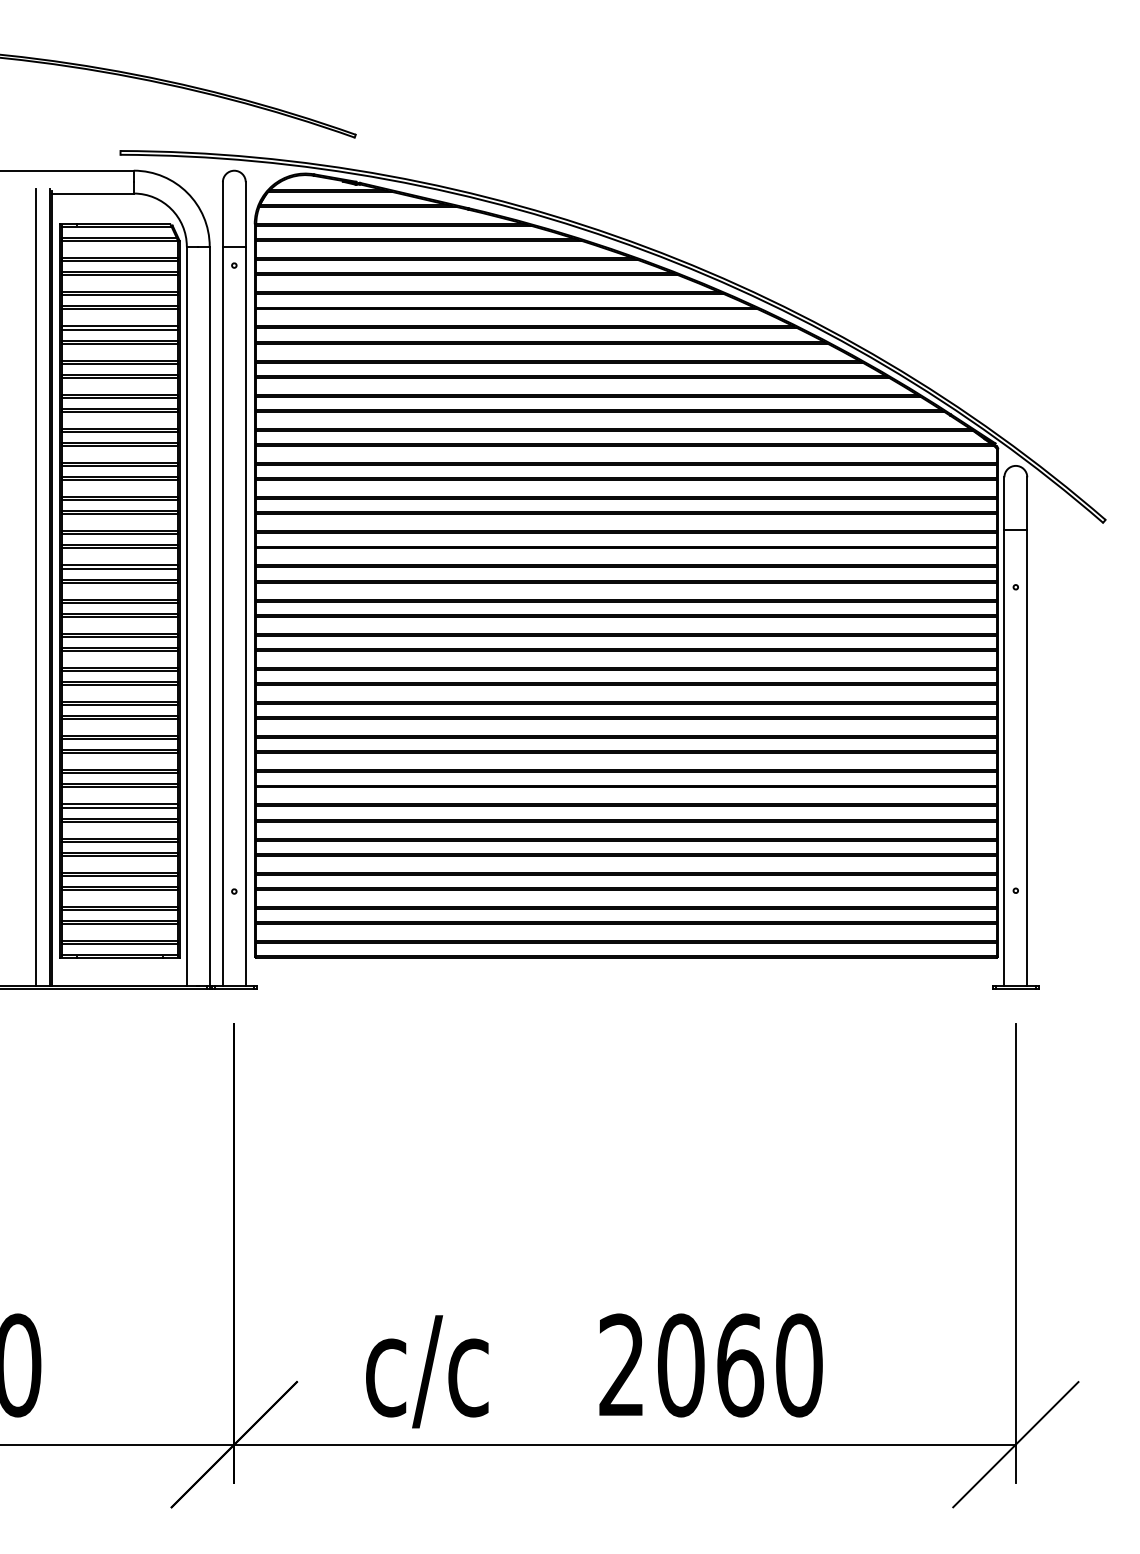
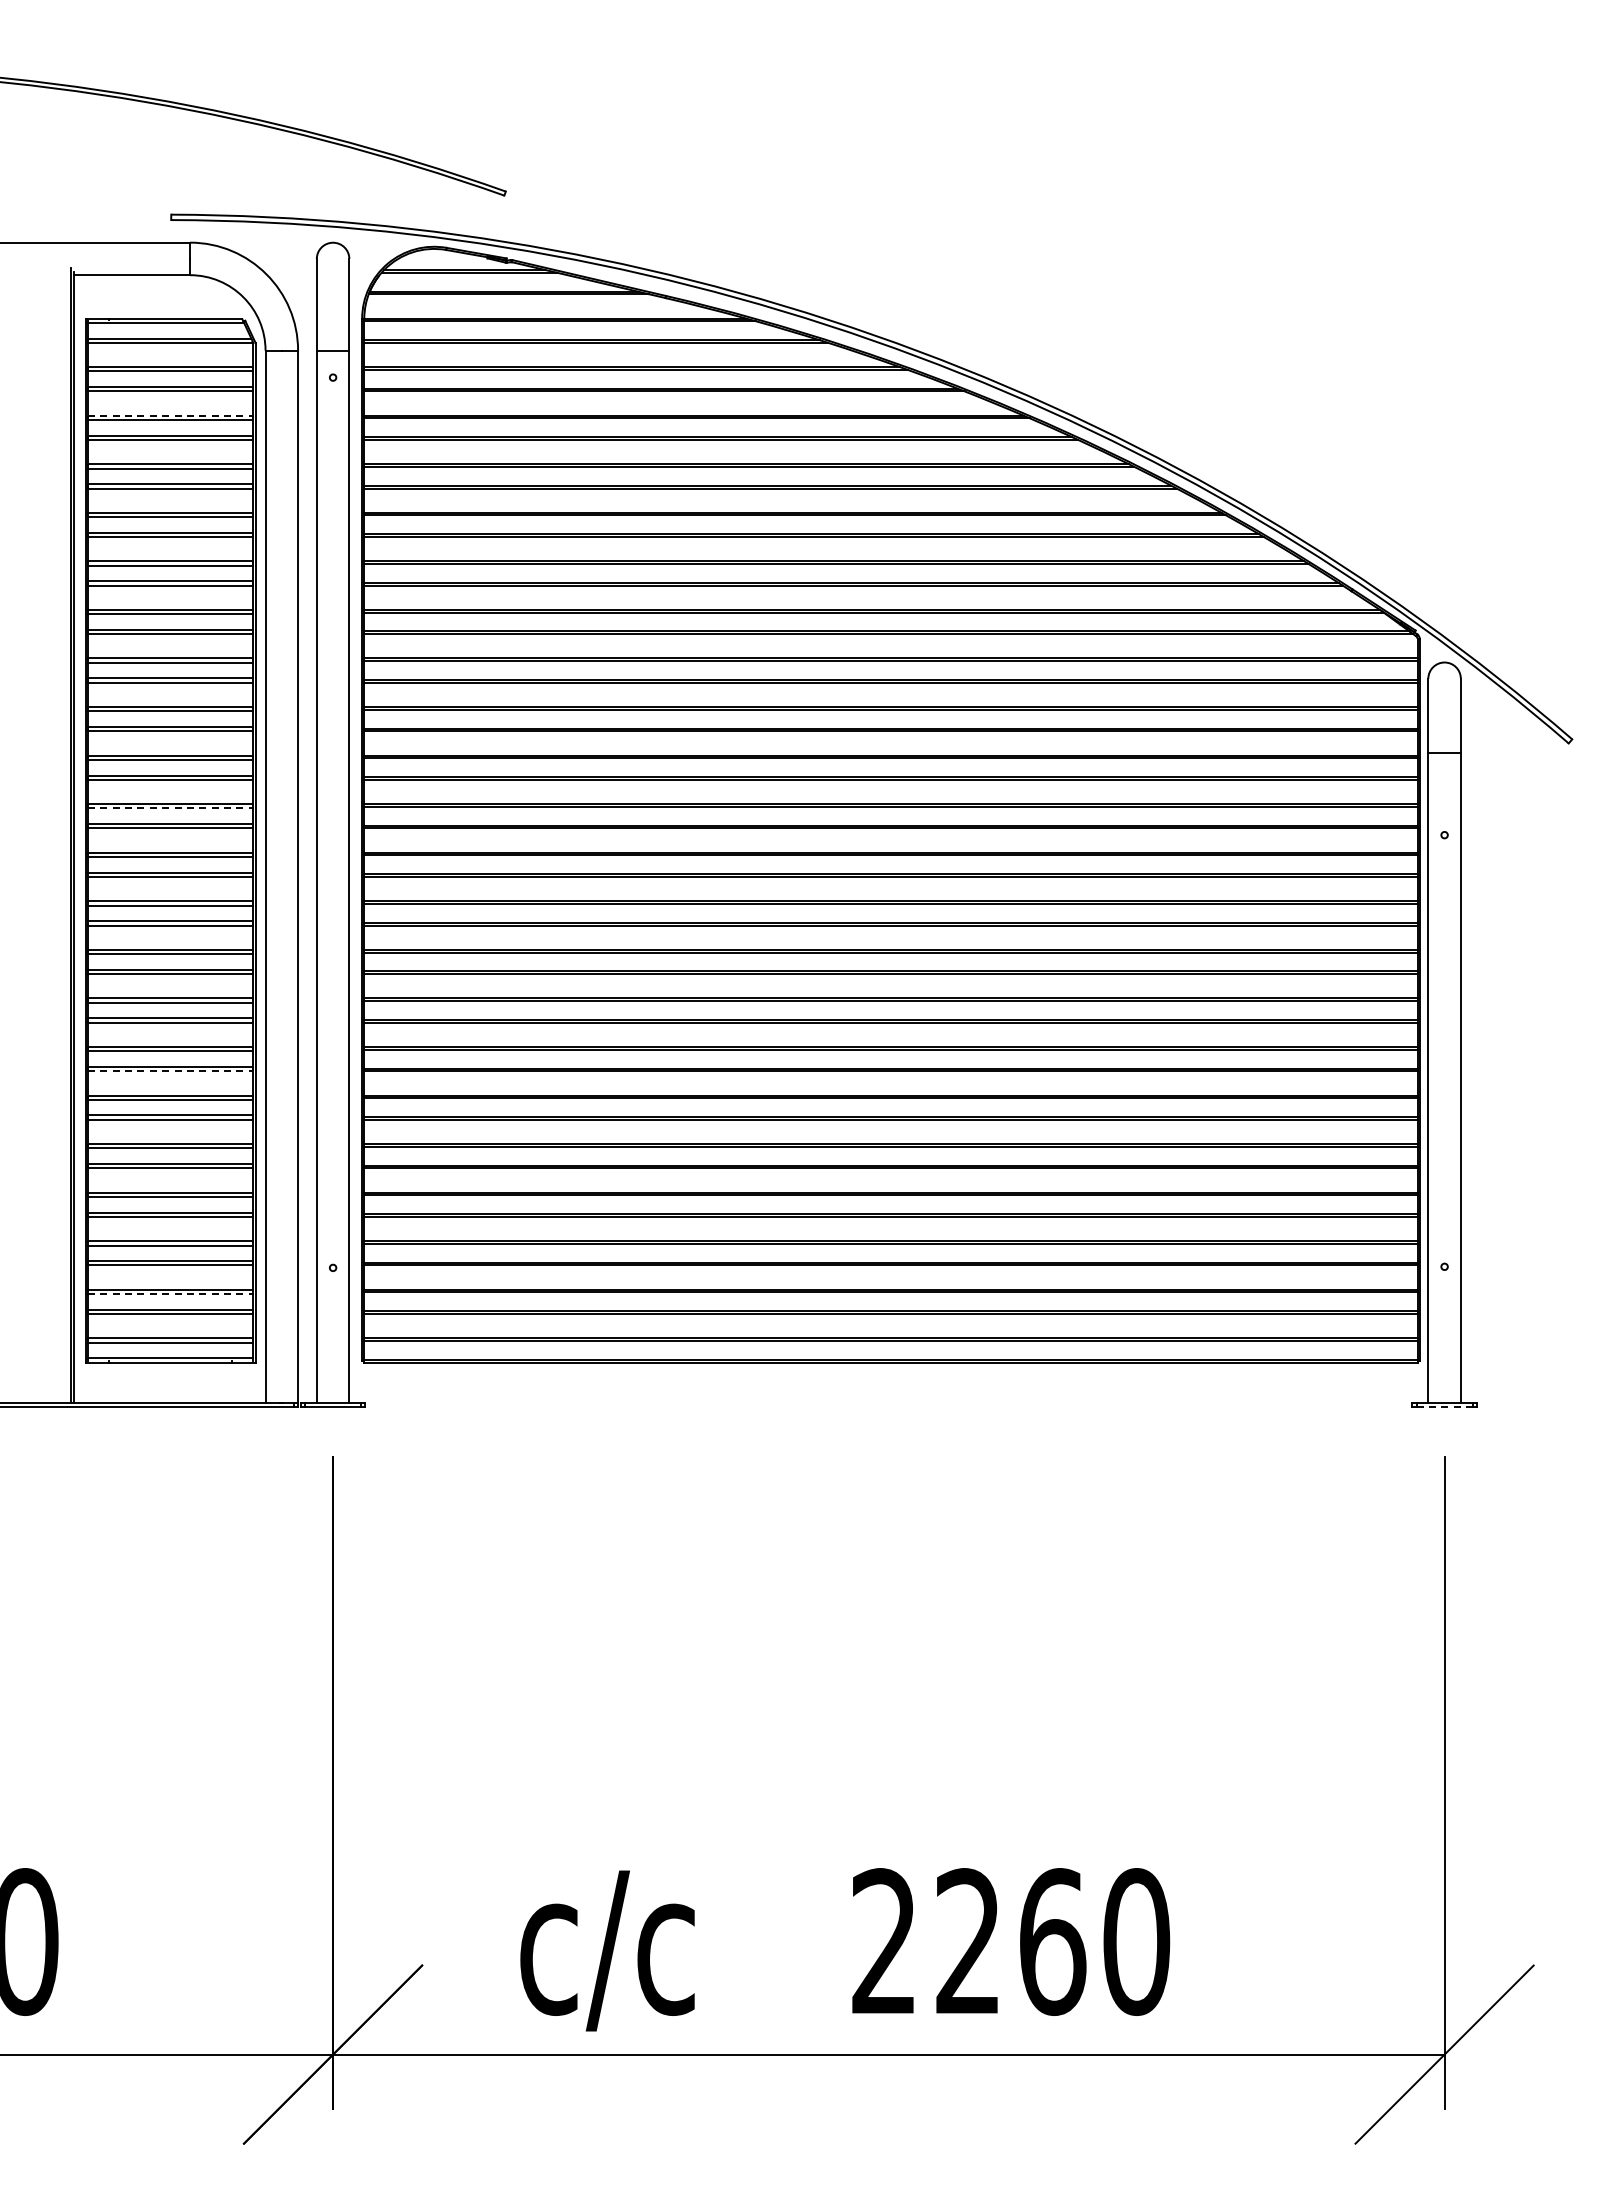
line: (120, 292) -> (170, 415), solid -> dashed
line: (120, 568) -> (170, 808), solid -> dashed
line: (35, 587) -> (50, 835), removed
line: (120, 753) -> (170, 1071), solid -> dashed
line: (120, 910) -> (170, 1294), solid -> dashed
line: (1016, 989) -> (1445, 1407), solid -> dashed
text: (681, 1365) -> (968, 1941), 2060 -> 2260

